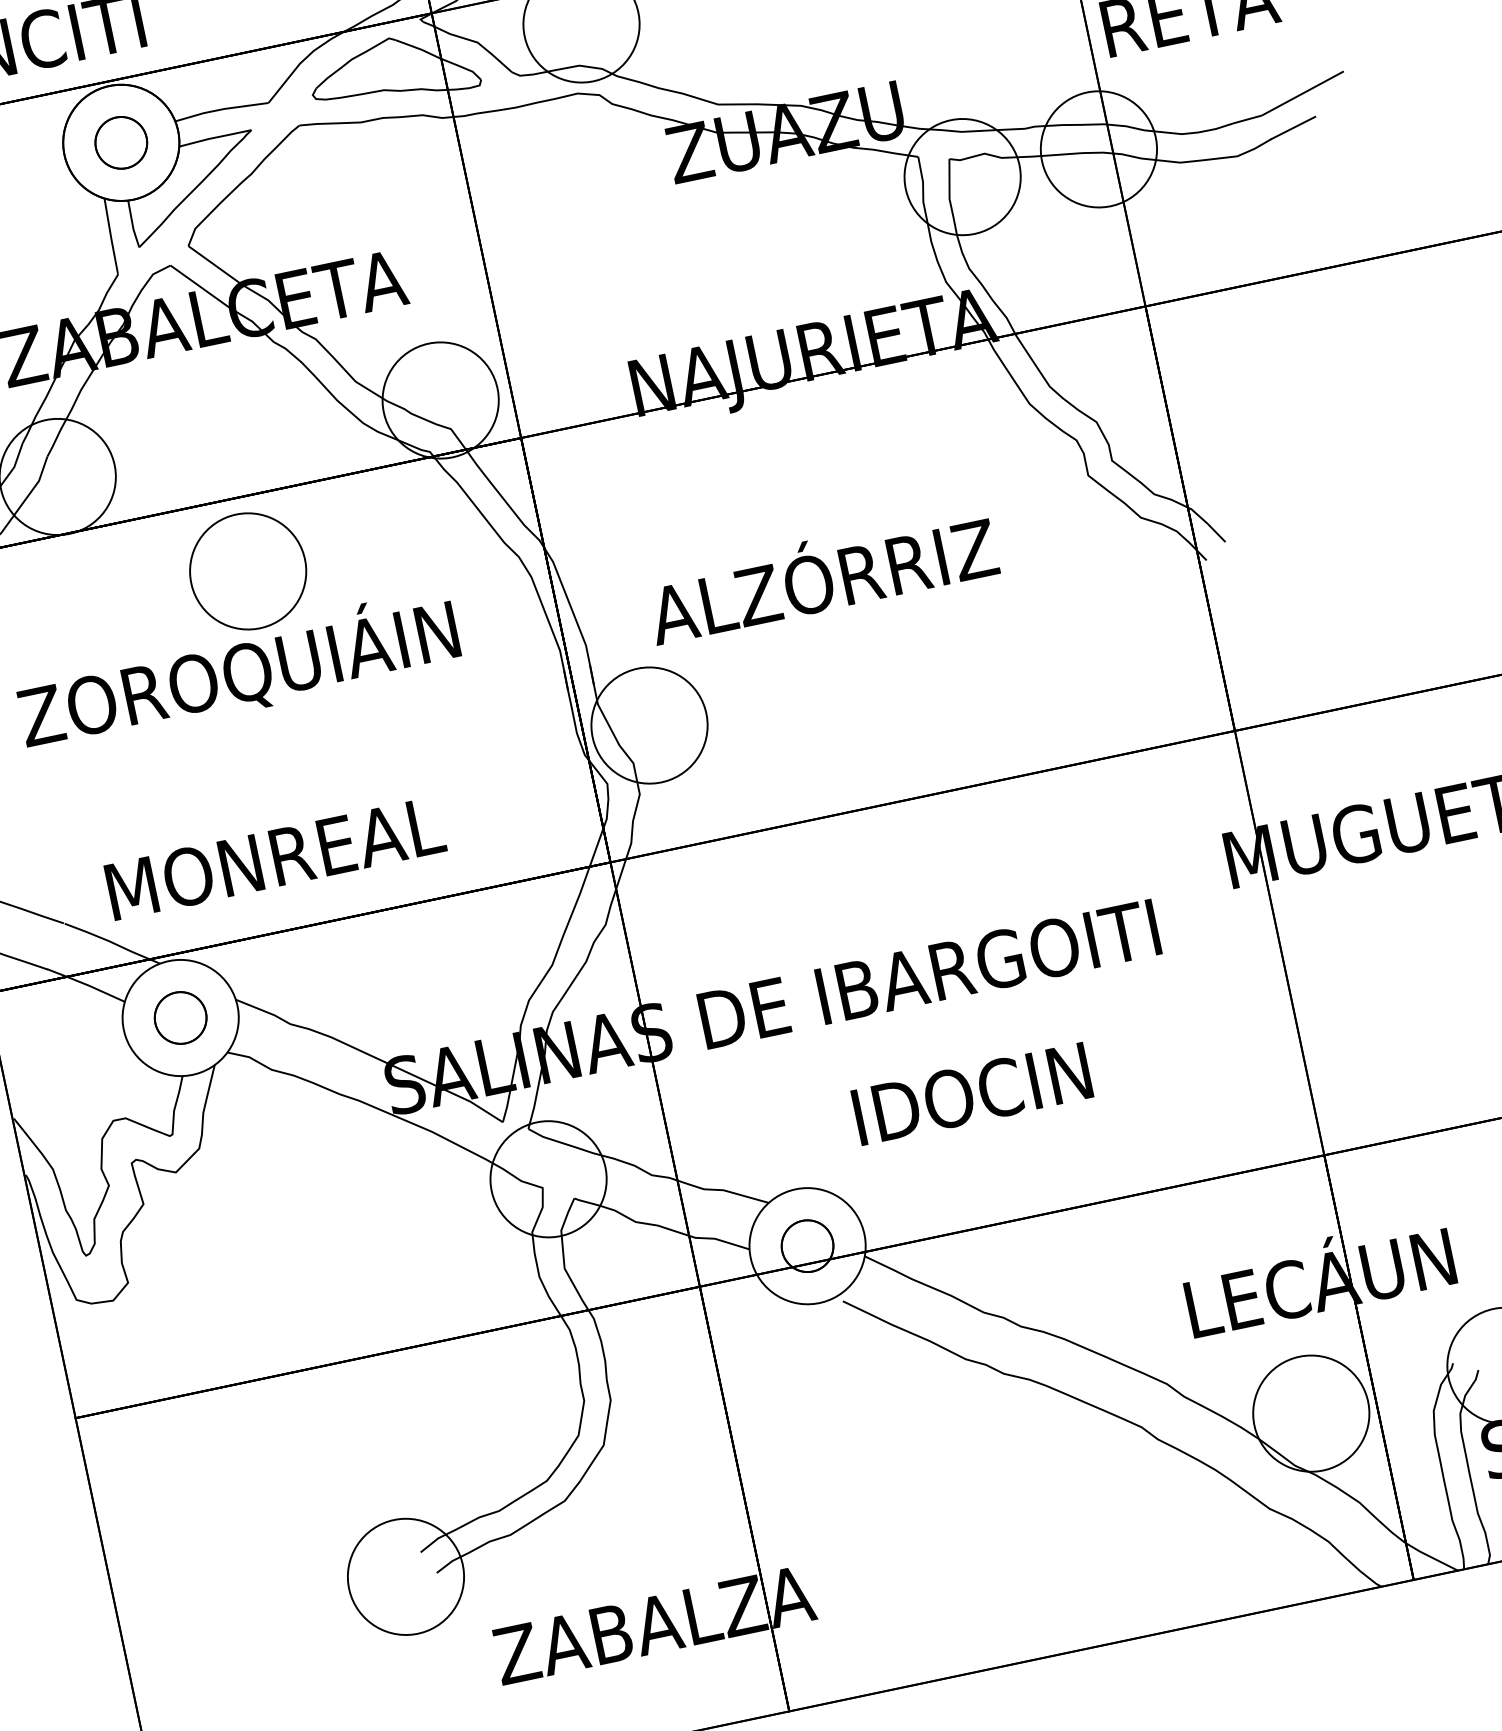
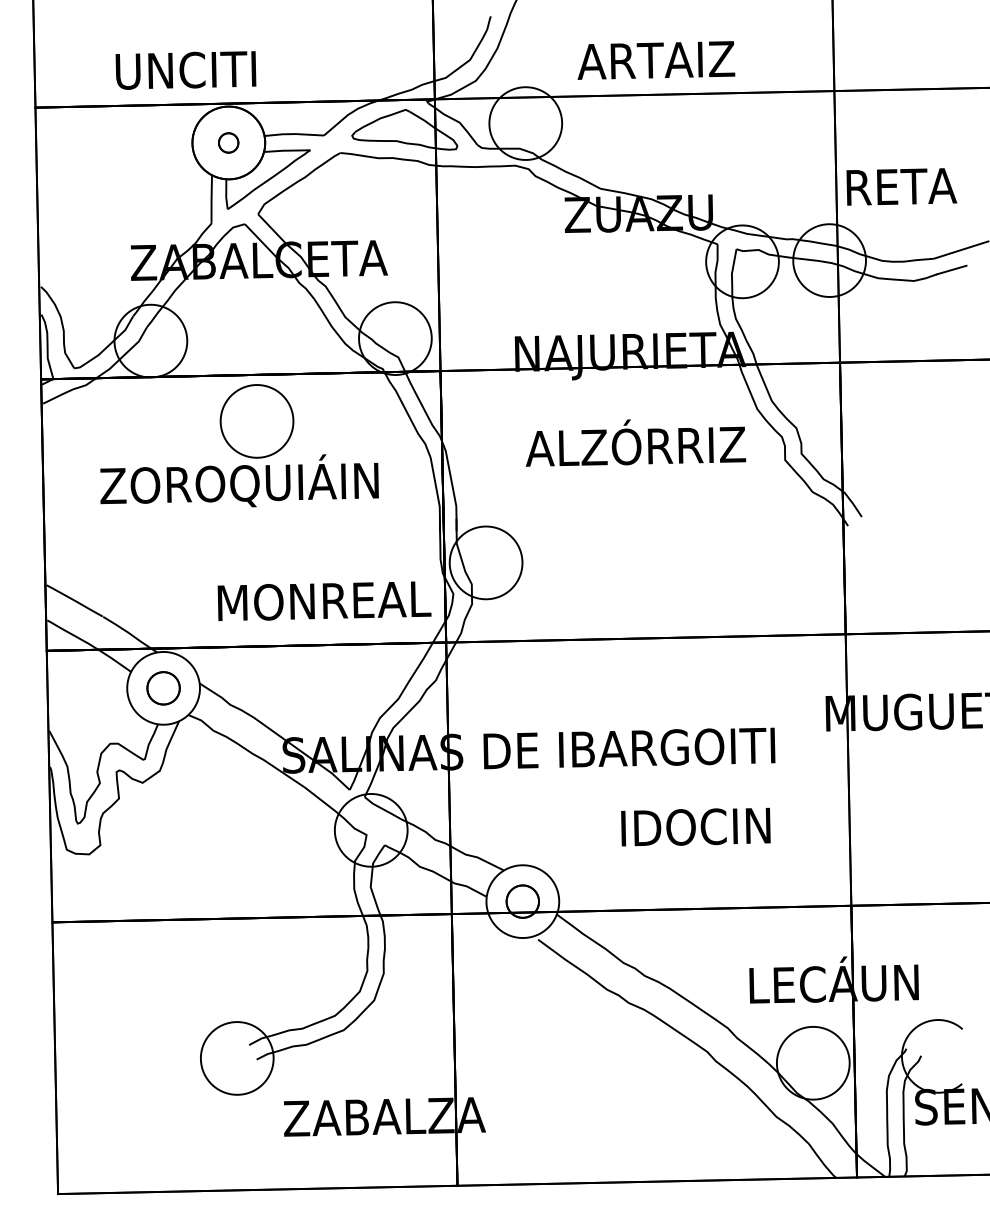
part: (120, 142) -> (228, 142), size x0.6
text: (821, 575) -> (635, 442), moved
text: (275, 857) -> (324, 600), moved
text: (971, 1093) -> (695, 826), moved

